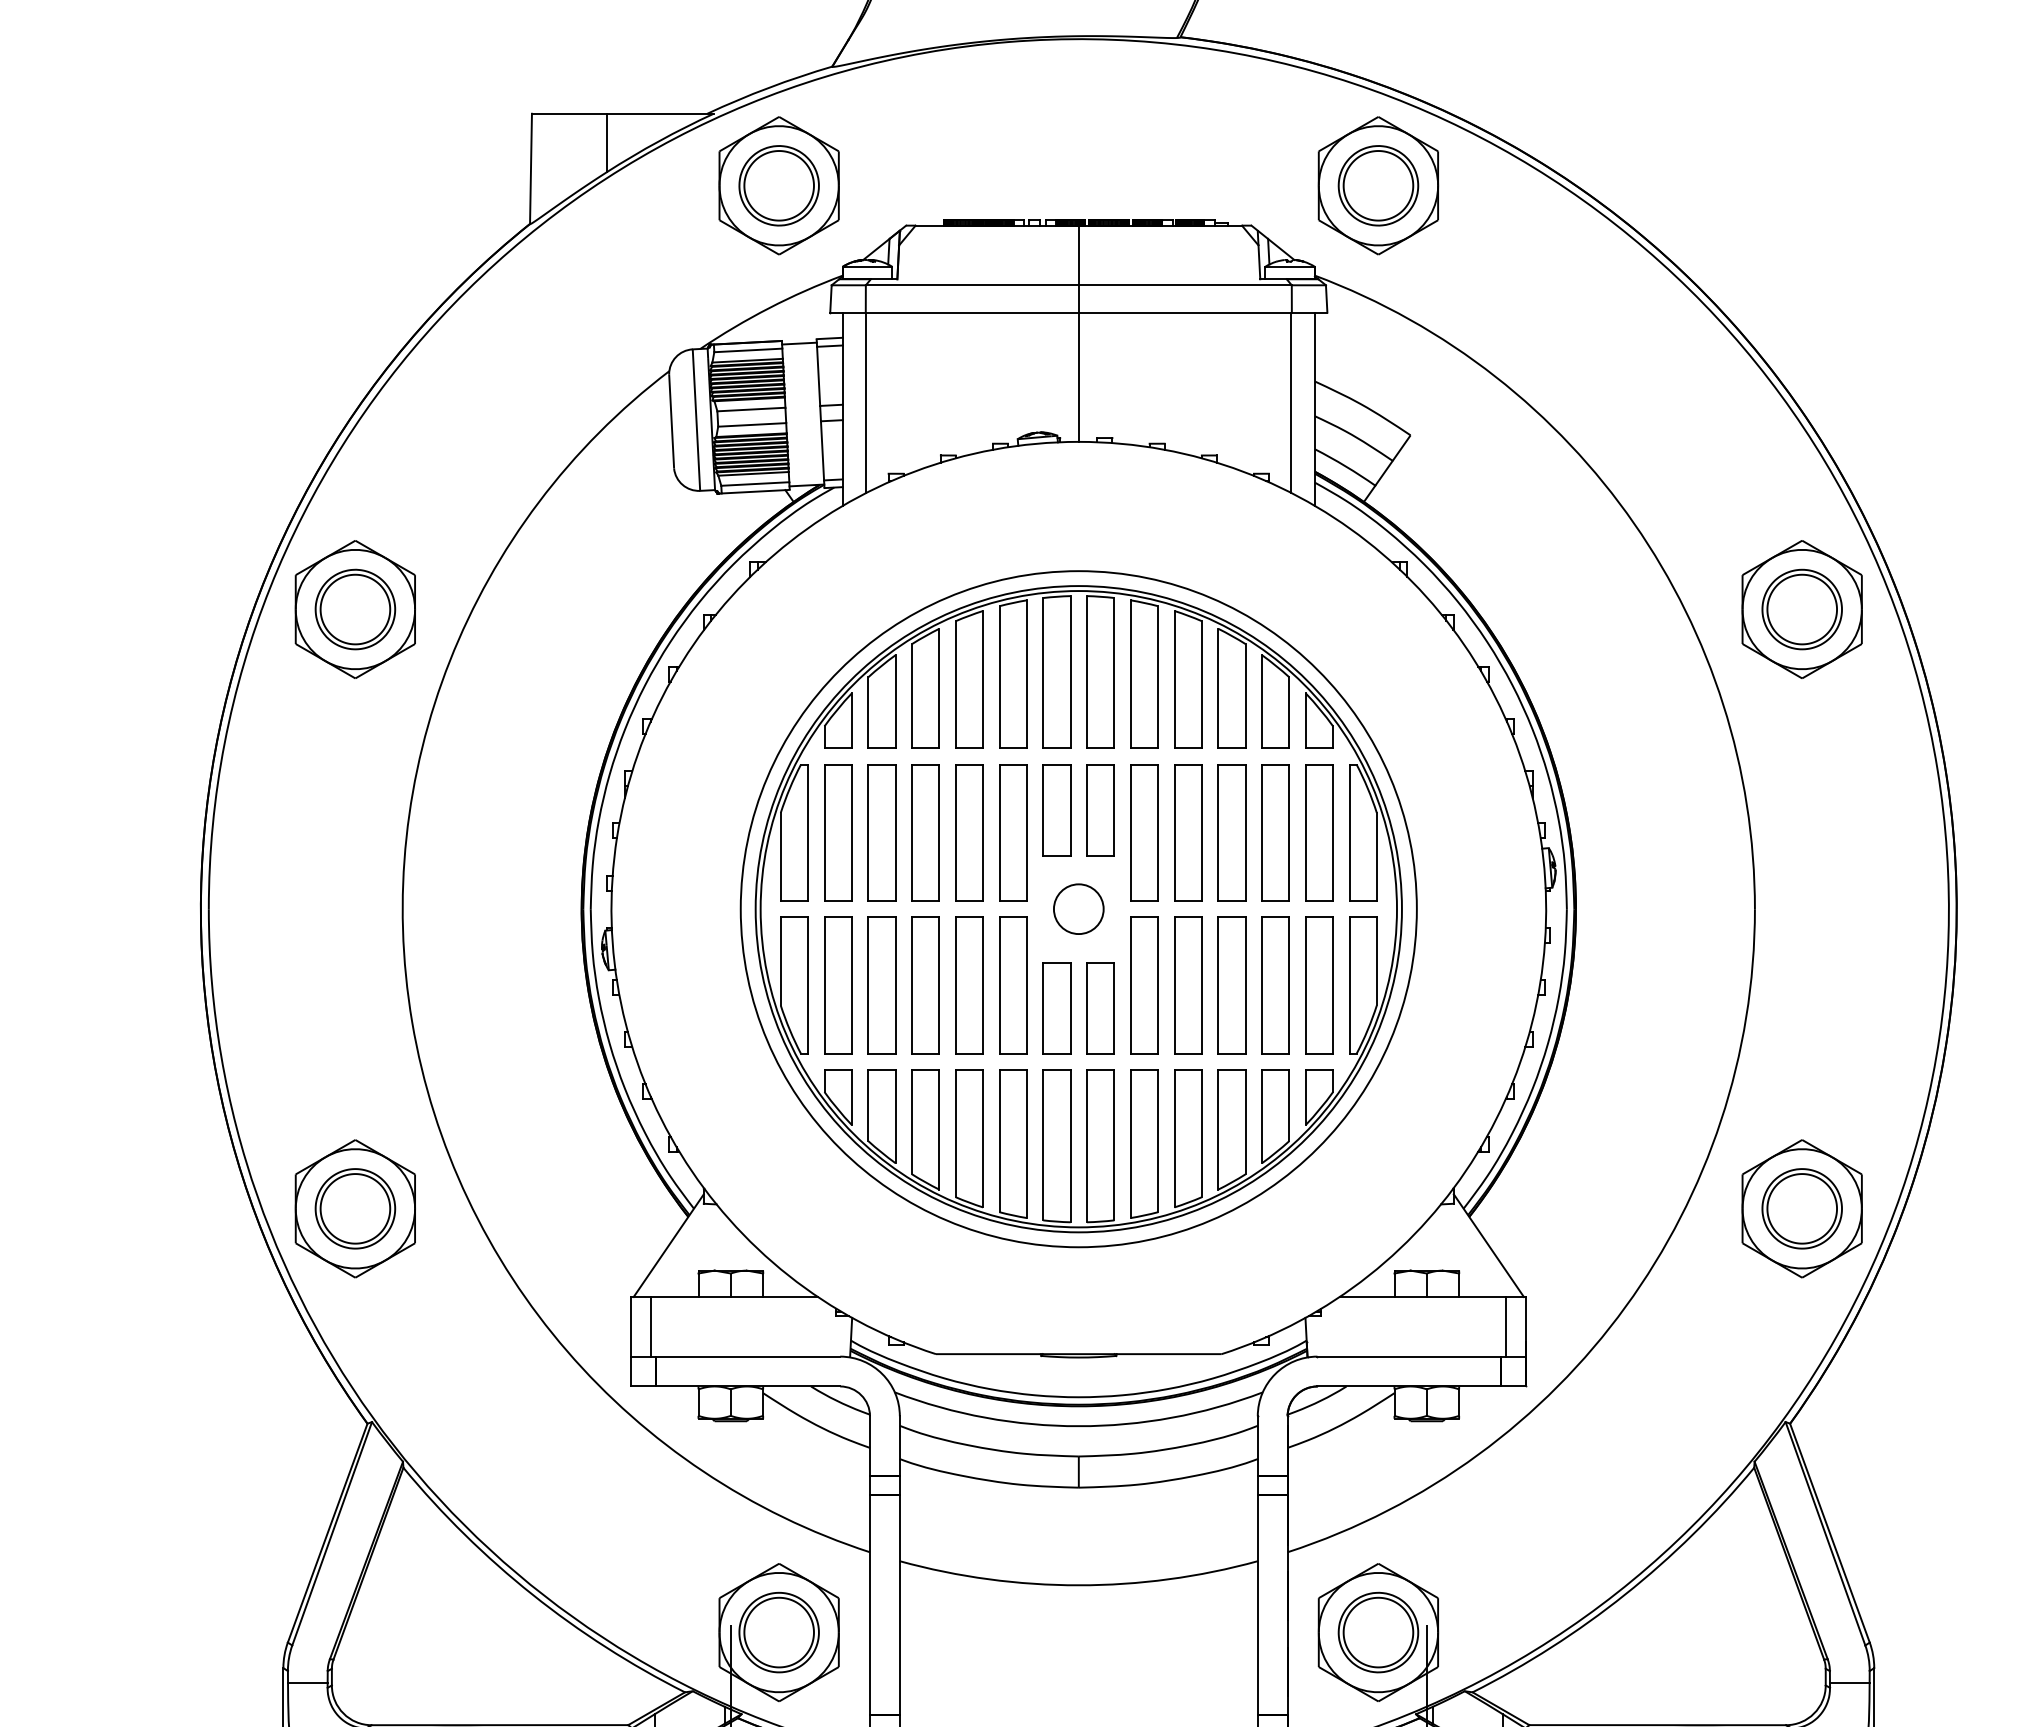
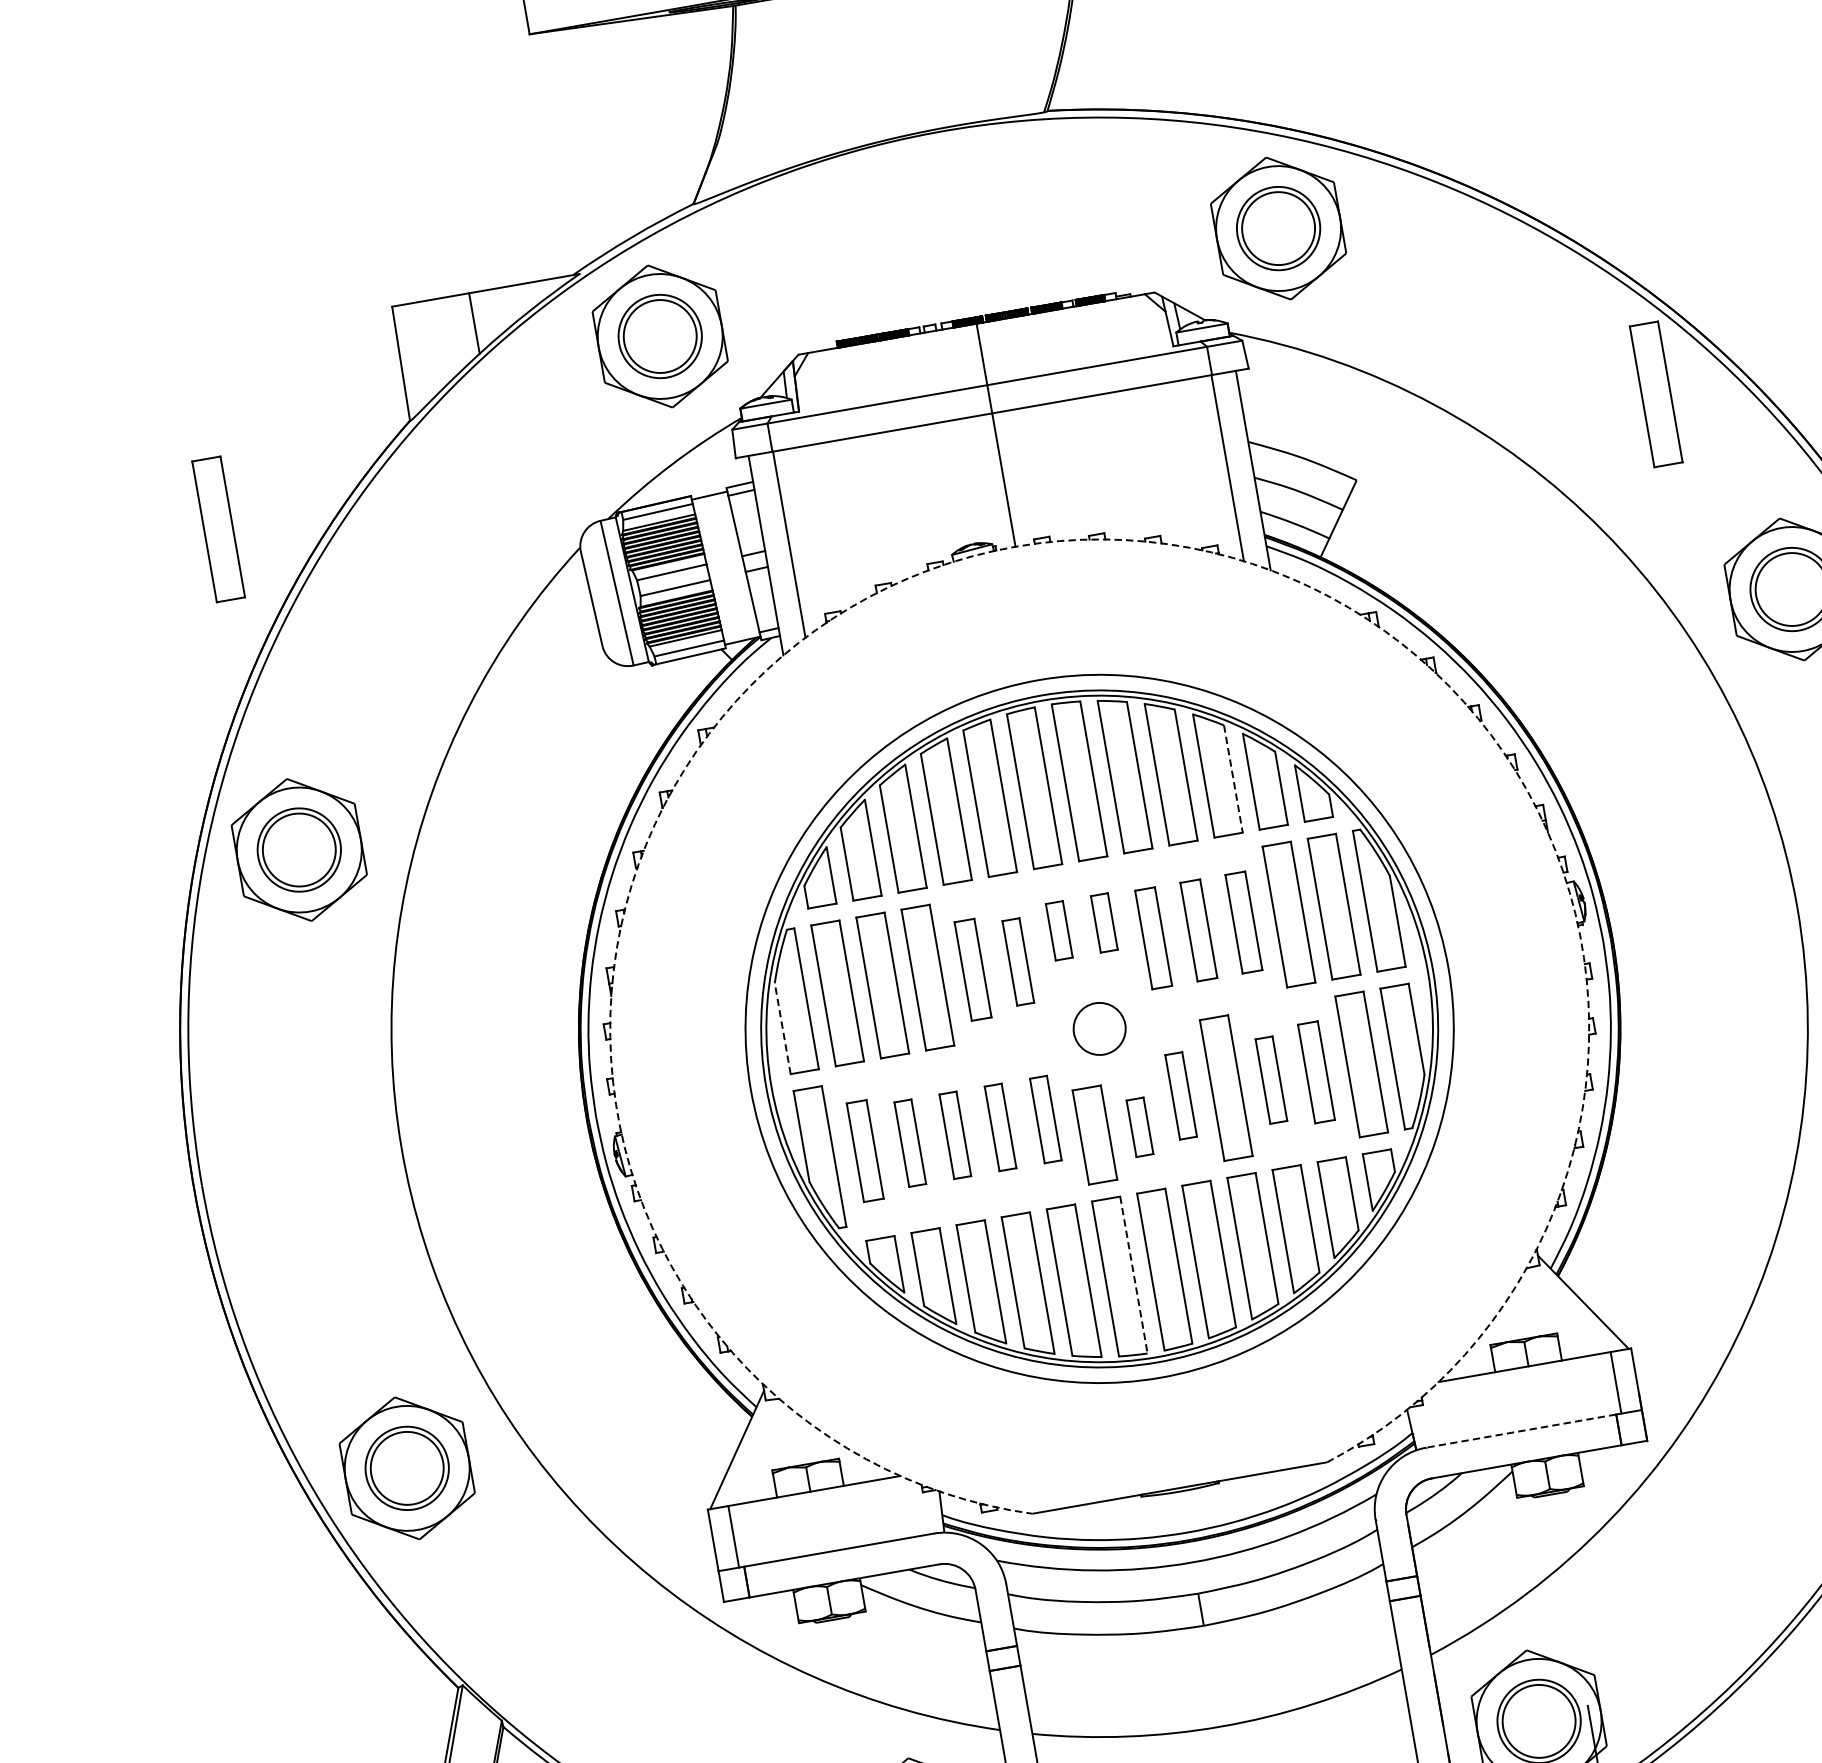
part: (332, 294) -> (218, 529), added
part: (1706, 403) -> (1656, 394), added
arc: (1078, 441) -> (1015, 546), solid -> dashed
line: (1245, 696) -> (1233, 779), solid -> dashed
part: (1056, 810) -> (1058, 931), size x0.6
part: (1100, 810) -> (1104, 923), size x0.6
part: (969, 832) -> (973, 969), size x0.7
part: (1013, 832) -> (1018, 961), size x0.6
part: (1144, 832) -> (1153, 937), size x0.7
part: (1188, 832) -> (1199, 930), size x0.7
part: (1231, 832) -> (1243, 922), size x0.7
line: (780, 856) -> (782, 1028), solid -> dashed
part: (838, 985) -> (865, 1150), size x0.7
part: (881, 985) -> (909, 1143), size x0.6
part: (925, 985) -> (955, 1135), size x0.6
part: (969, 985) -> (1000, 1127), size x0.6
part: (1013, 985) -> (1046, 1119), size x0.6
part: (1144, 985) -> (1181, 1095), size x0.6
part: (1231, 985) -> (1270, 1080), size x0.6
part: (1275, 985) -> (1316, 1072), size x0.7
part: (1100, 1008) -> (1139, 1127), size x0.6
line: (1070, 1146) -> (1133, 1275), solid -> dashed
line: (1409, 1356) -> (1521, 1430), solid -> dashed

